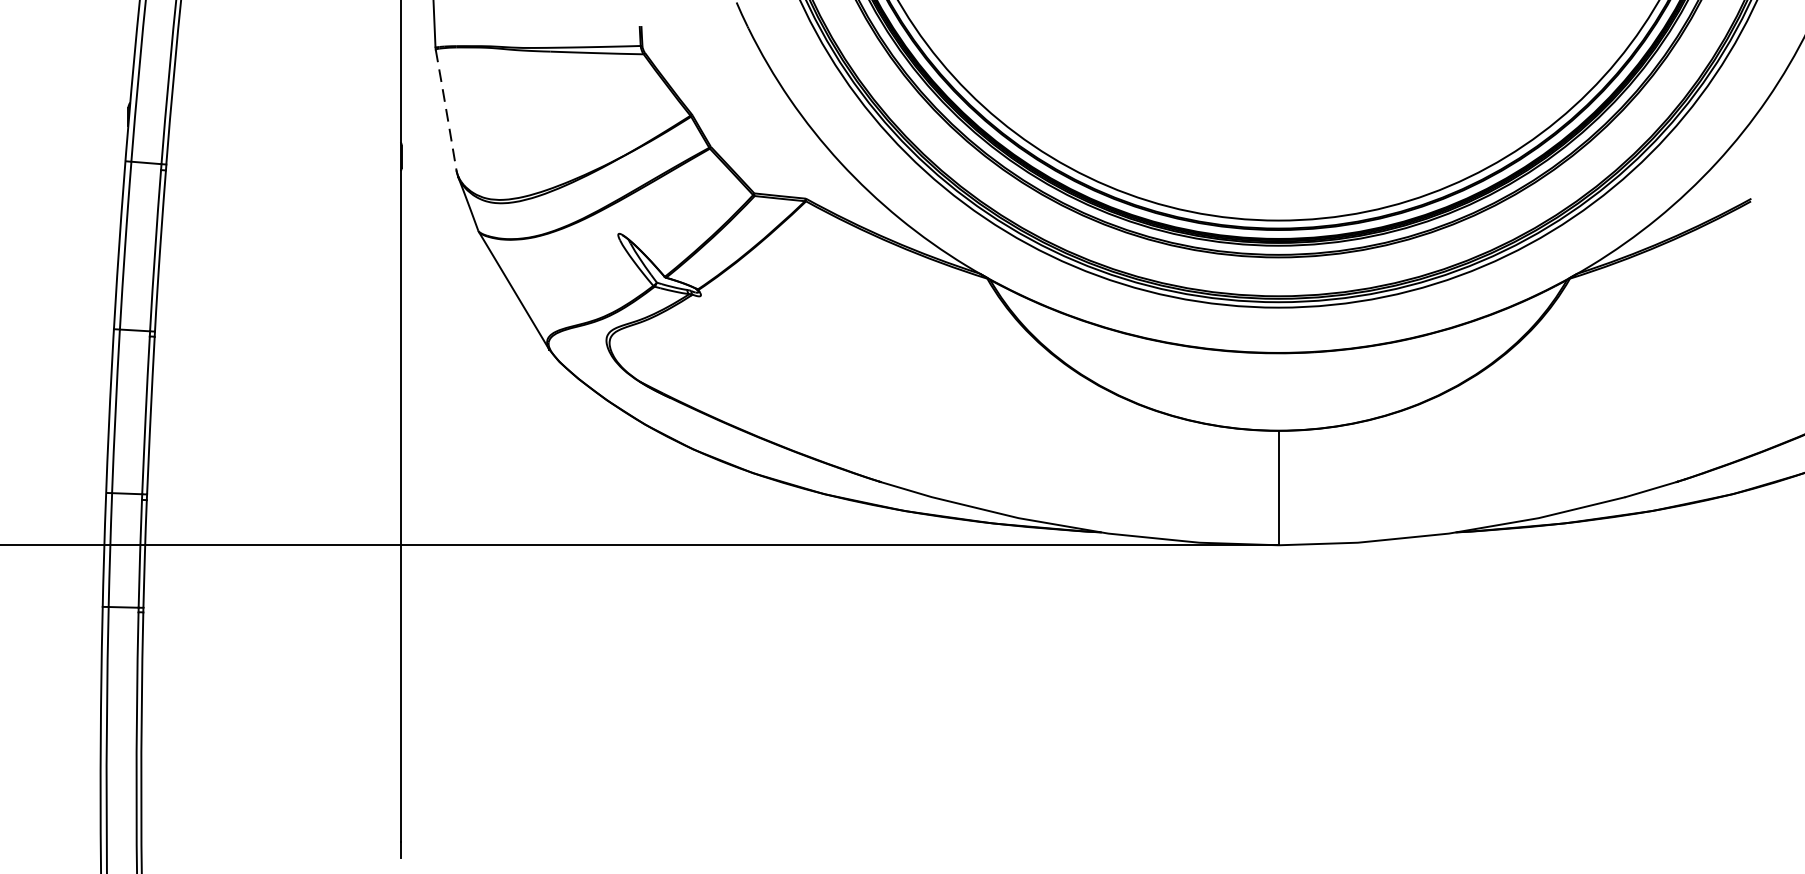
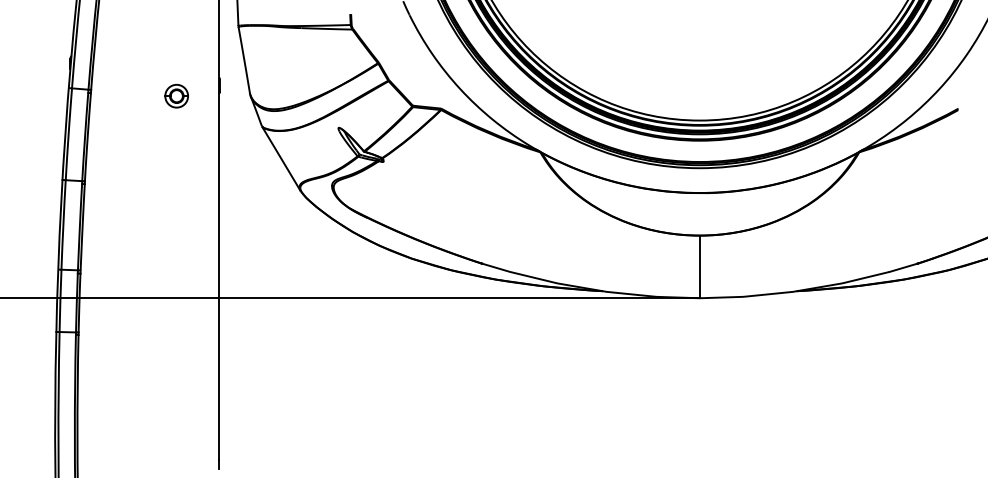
line: (446, 110) -> (244, 60), dashed -> solid
part: (322, 174) -> (176, 95), added

